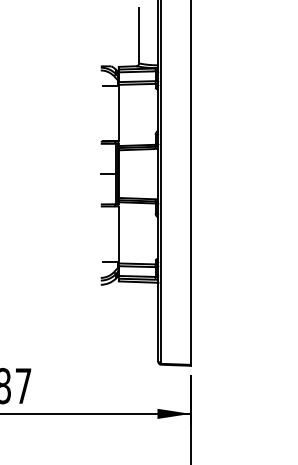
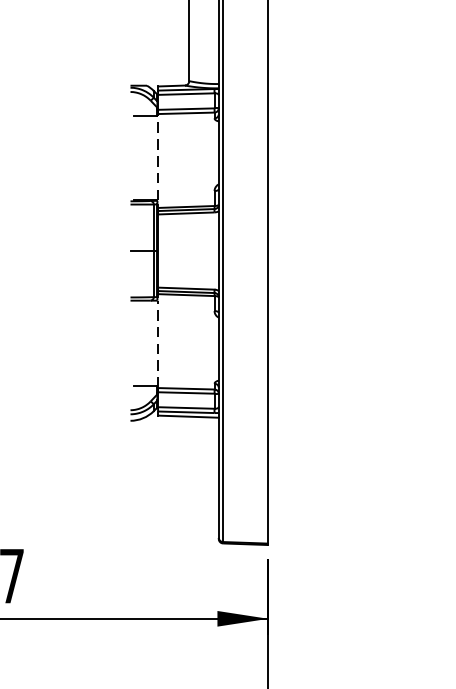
line: (118, 112) -> (157, 156), solid -> dashed
line: (118, 234) -> (157, 343), solid -> dashed

